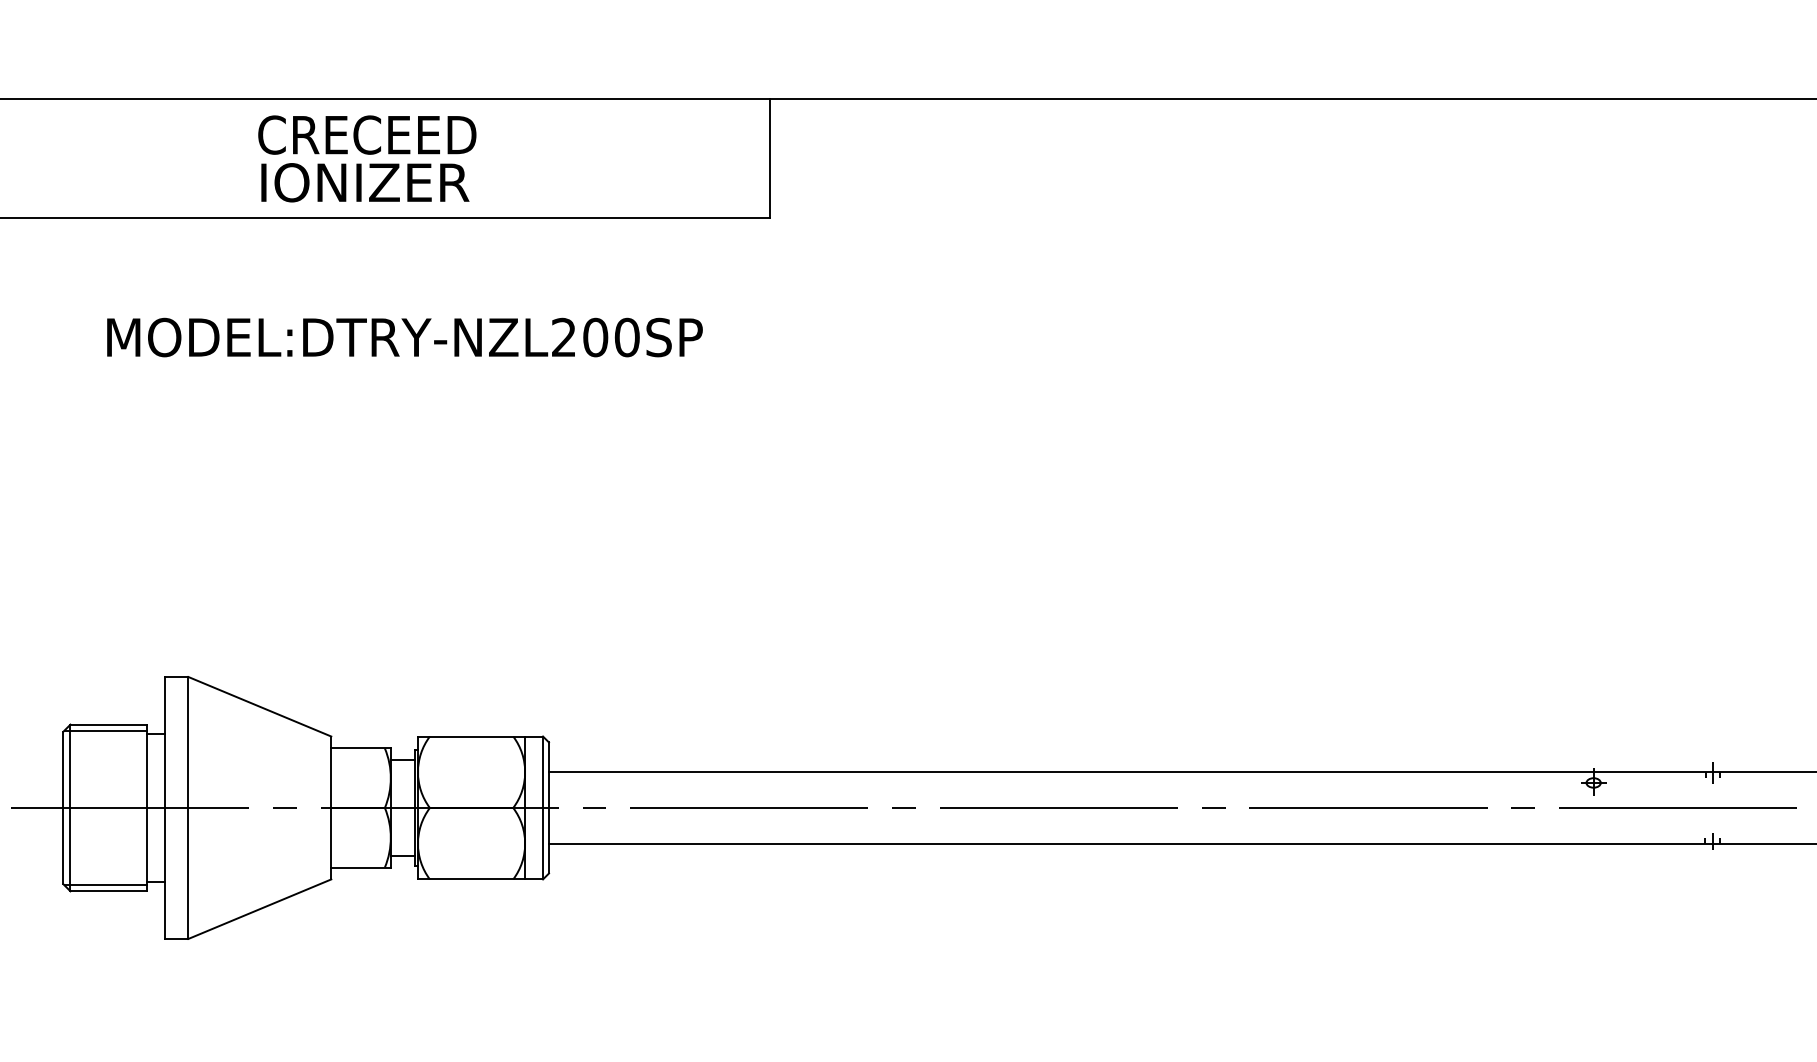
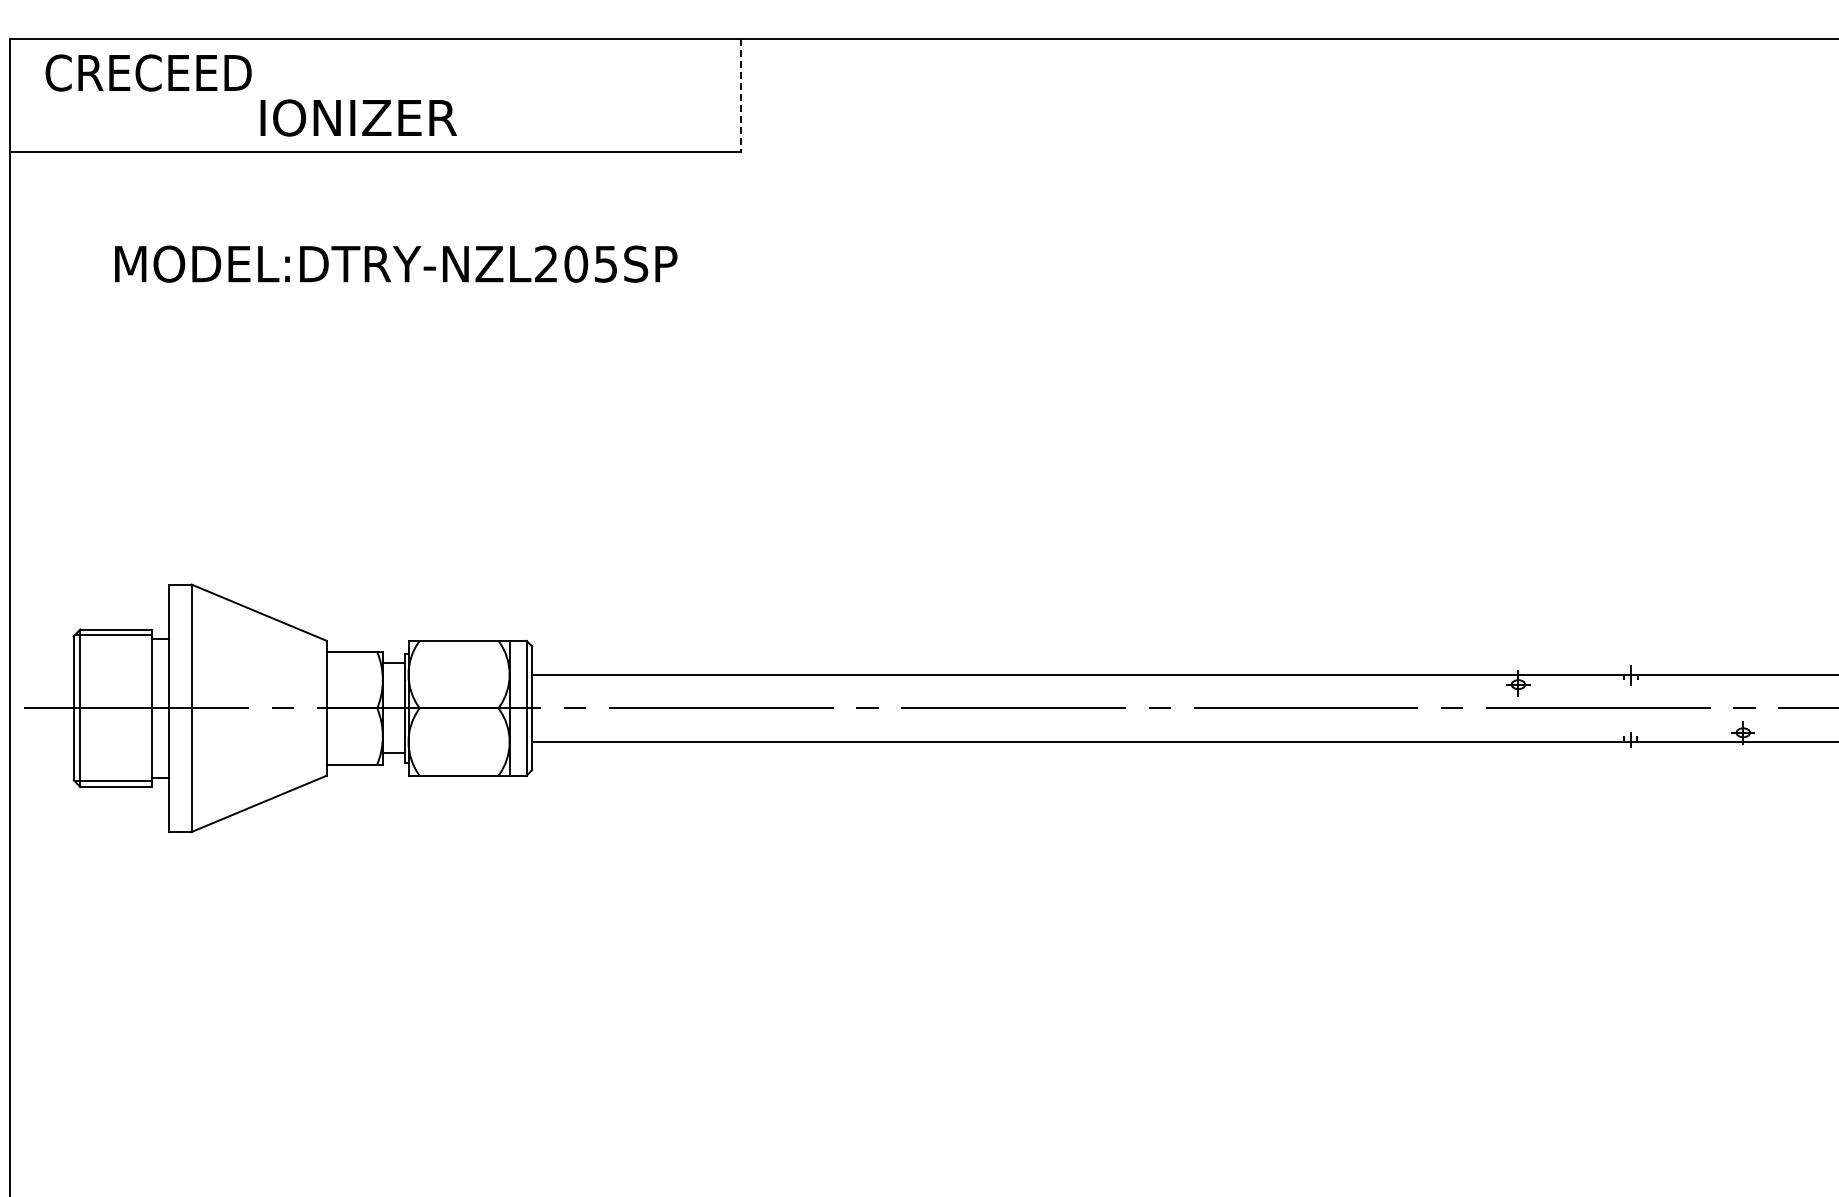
text: (367, 134) -> (148, 72), moved
line: (769, 159) -> (740, 96), solid -> dashed
text: (626, 336) -> (605, 263), MODEL:DTRY-NZL200SP -> MODEL:DTRY-NZL205SP

